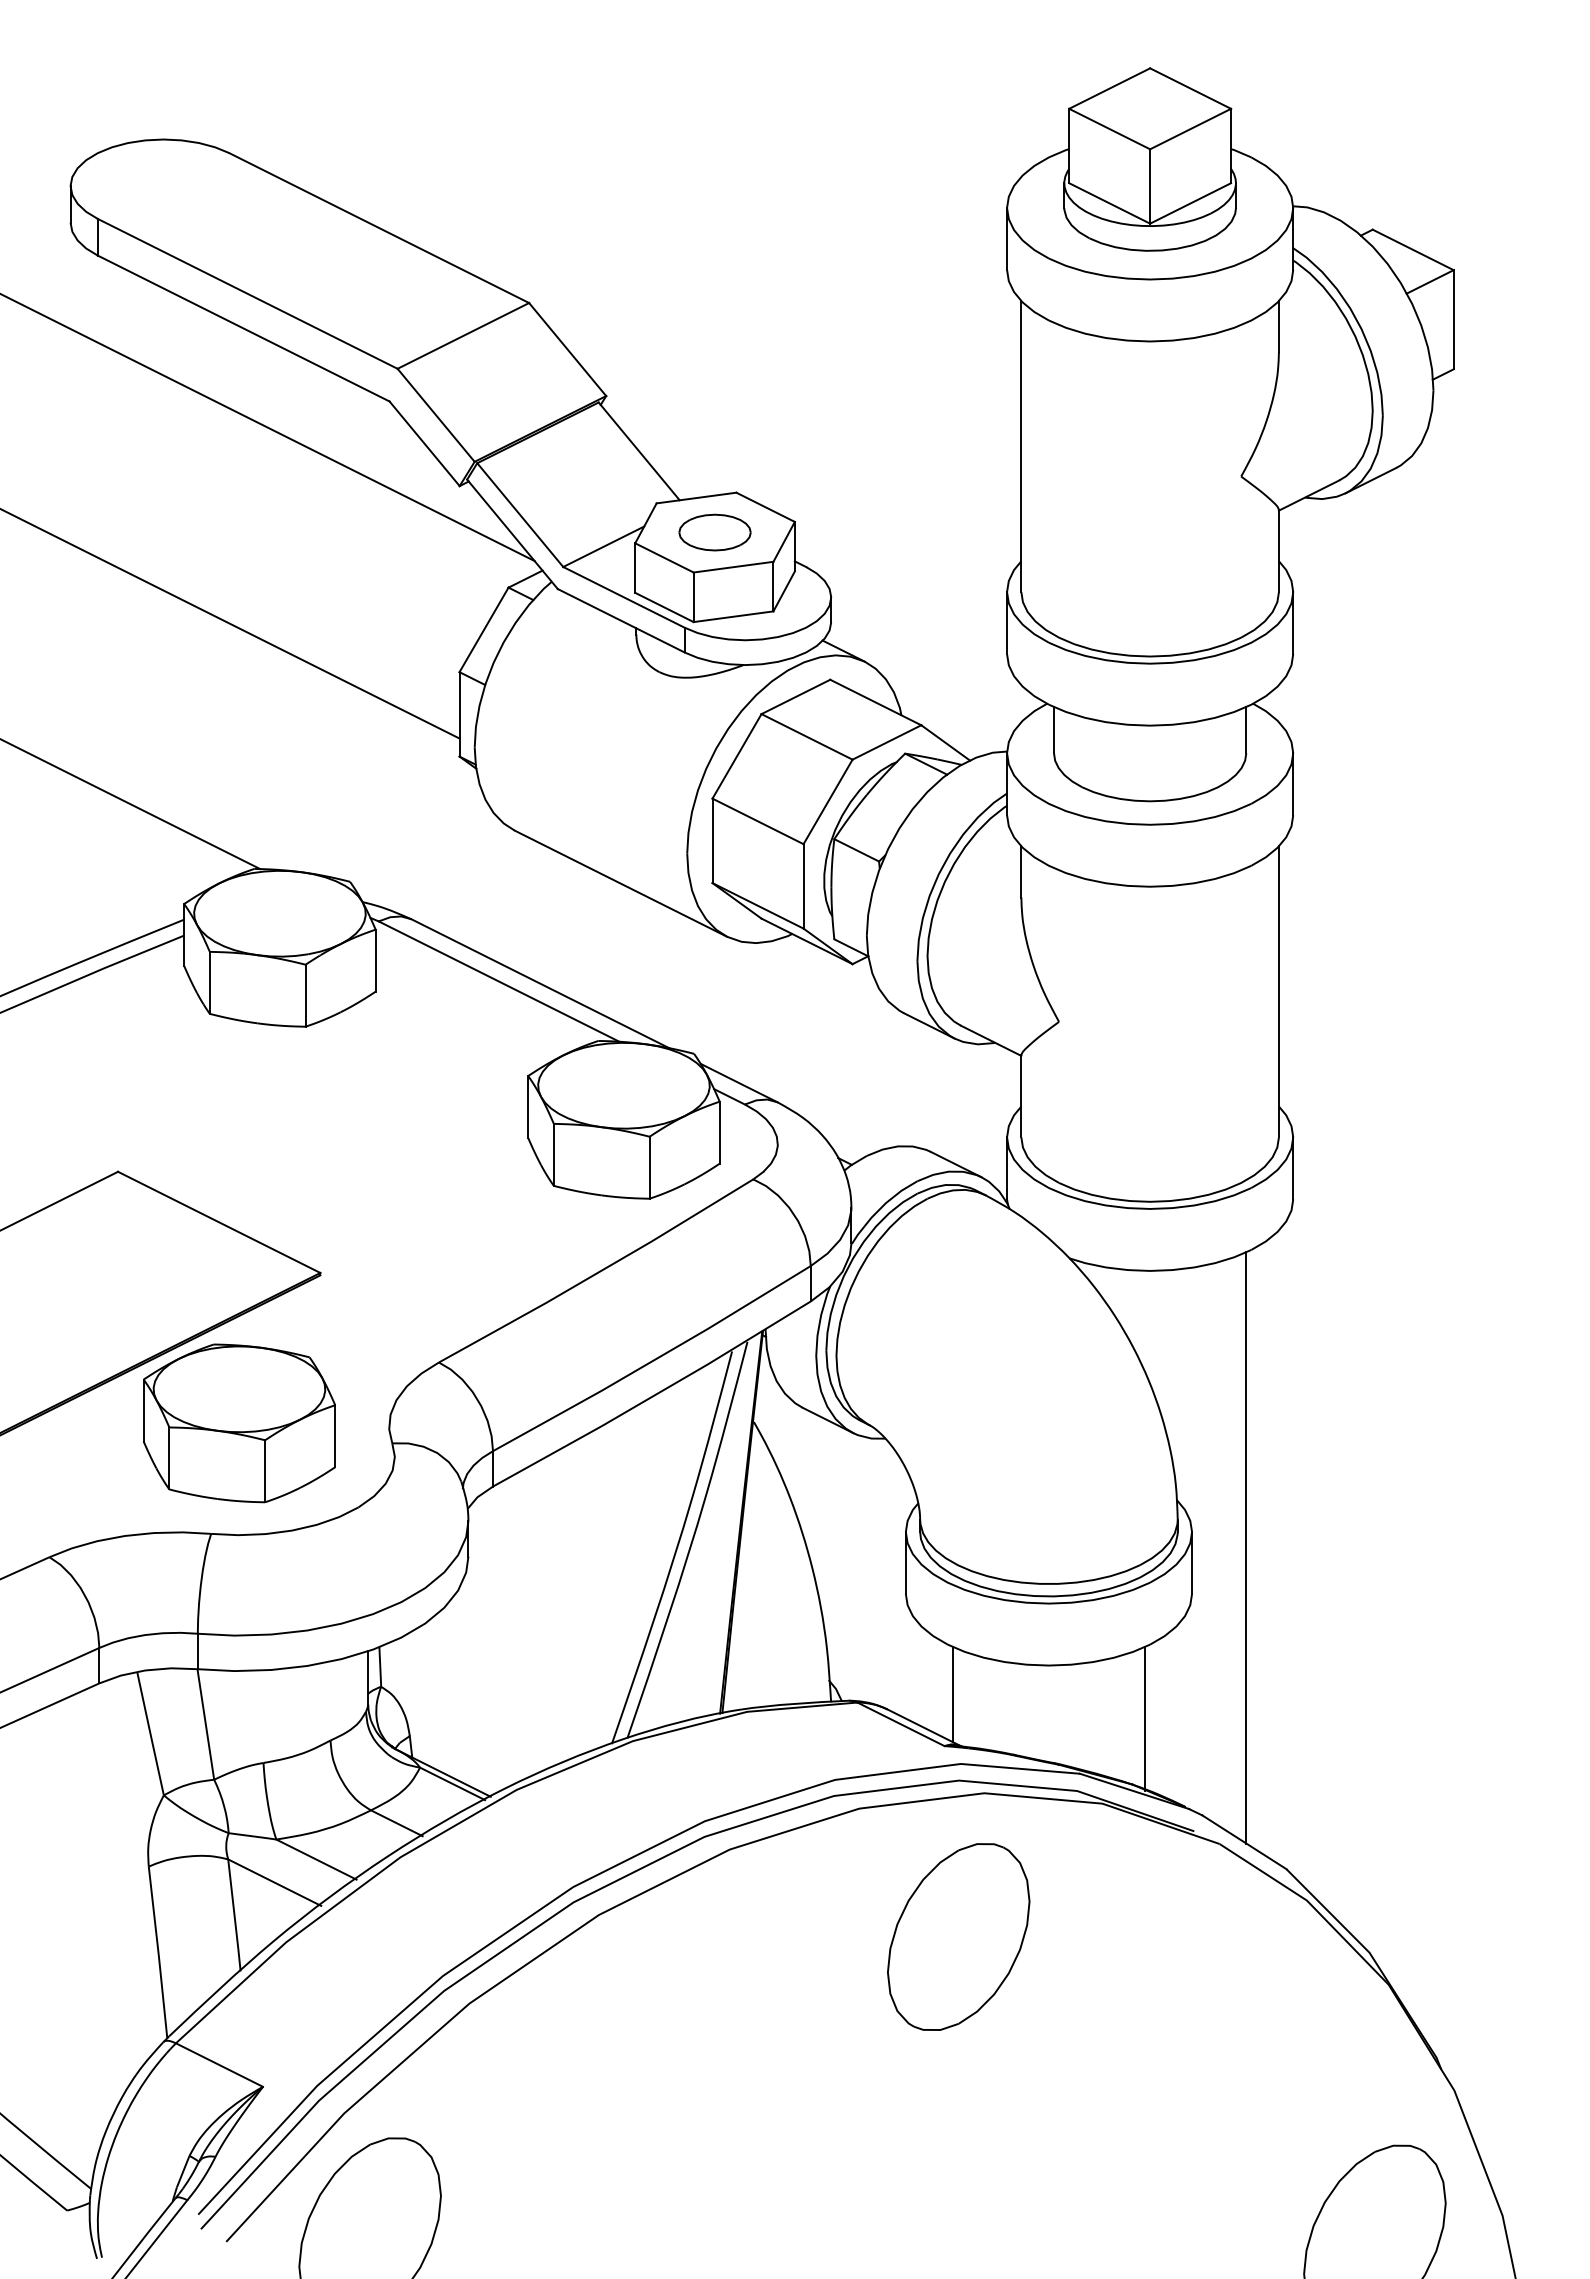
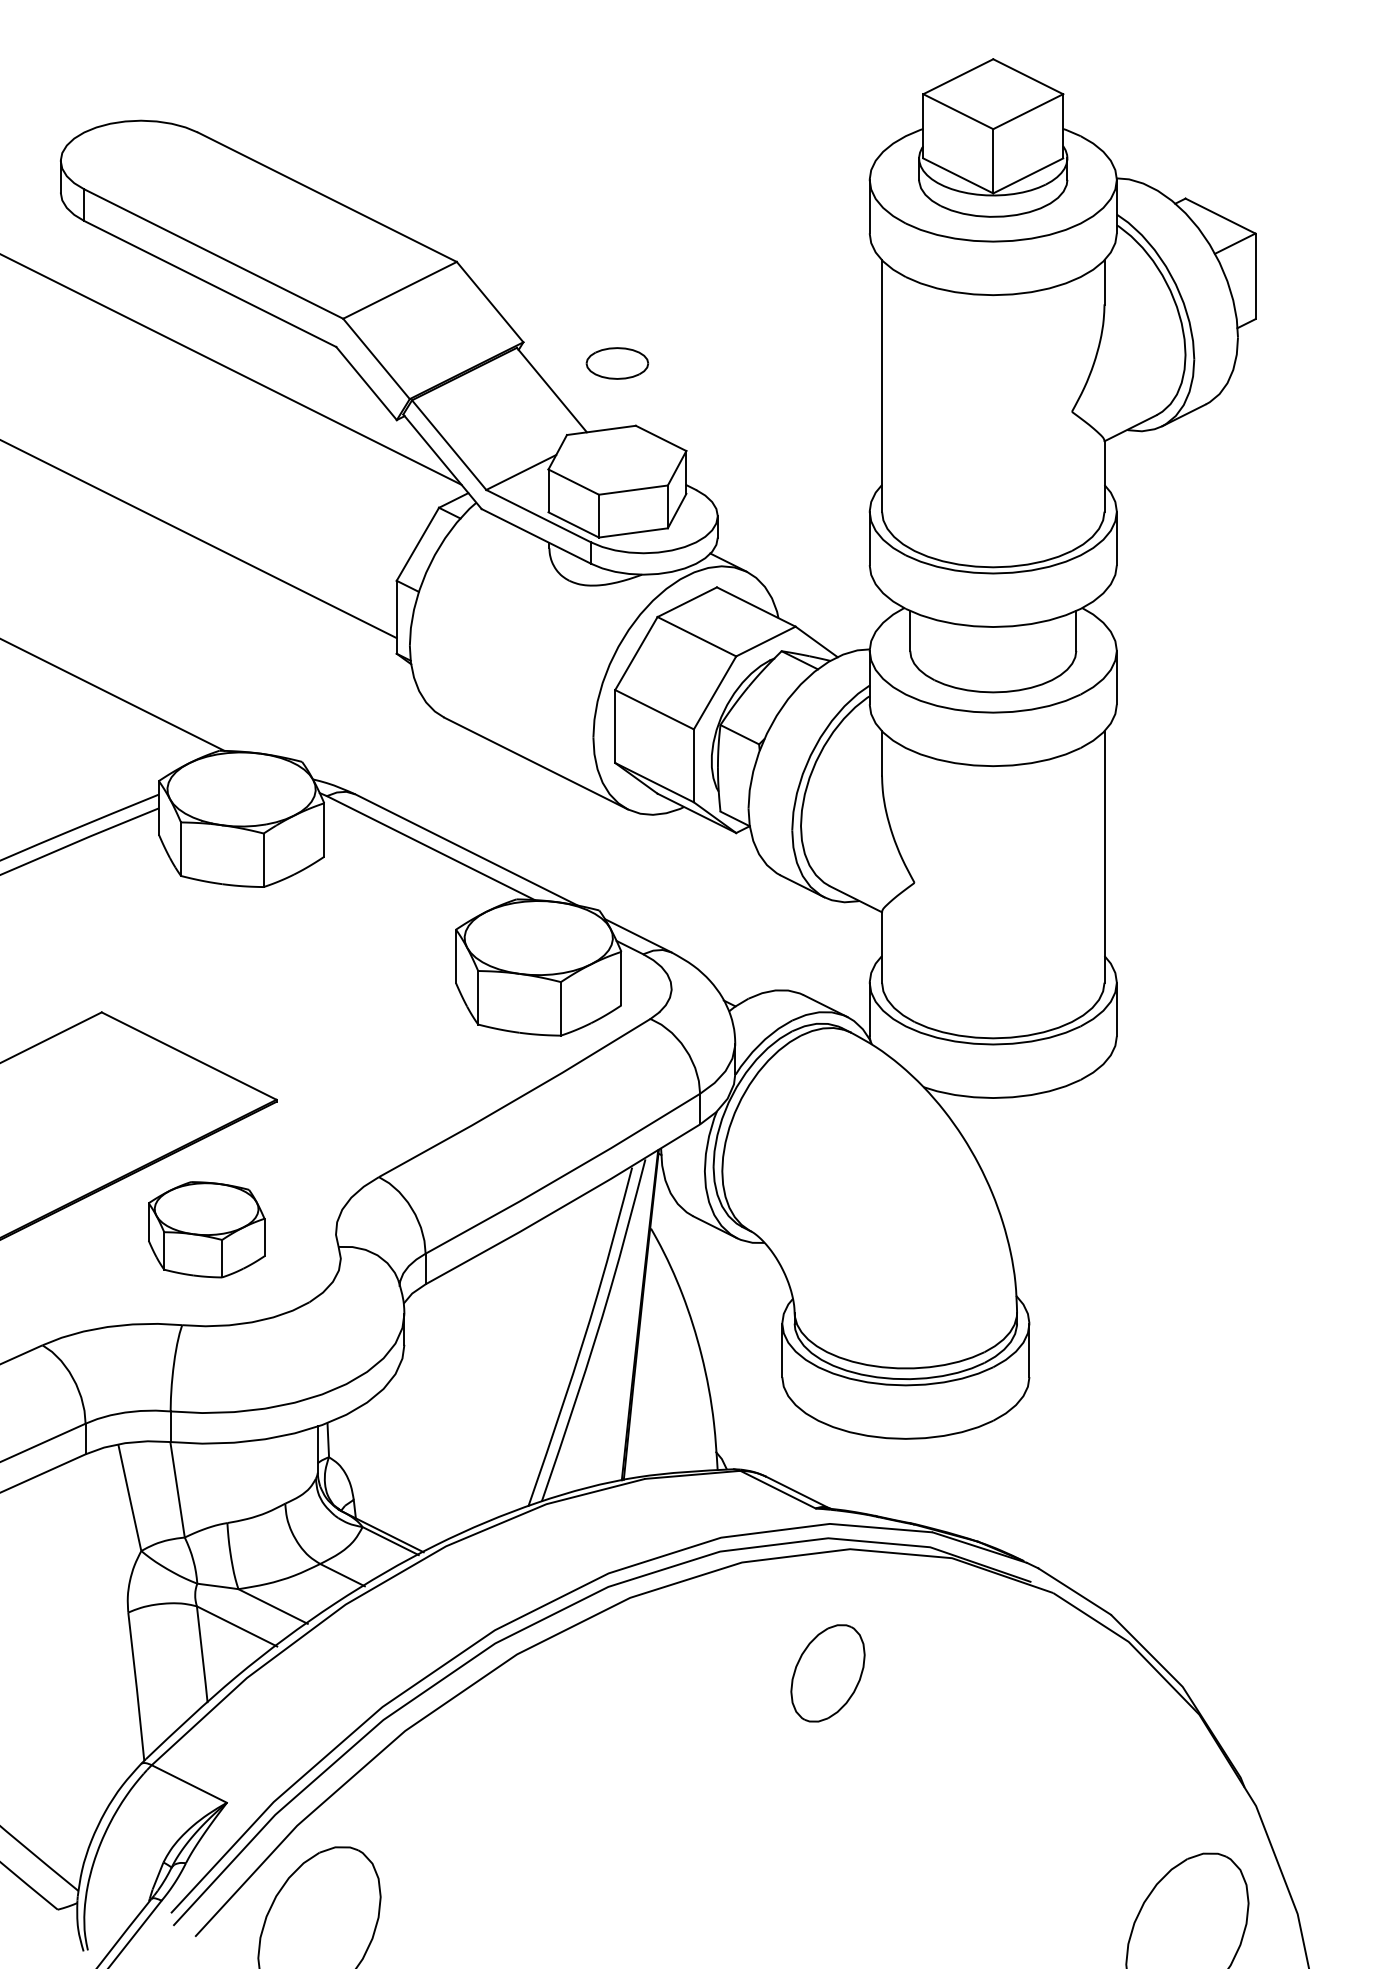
part: (714, 532) -> (616, 363), moved
part: (239, 1423) -> (206, 1229), size x0.7
line: (1246, 1547) -> (1076, 1336), removed
line: (952, 1694) -> (822, 1463), removed
line: (1145, 1718) -> (989, 1484), removed
part: (958, 1936) -> (827, 1672), size x0.6

